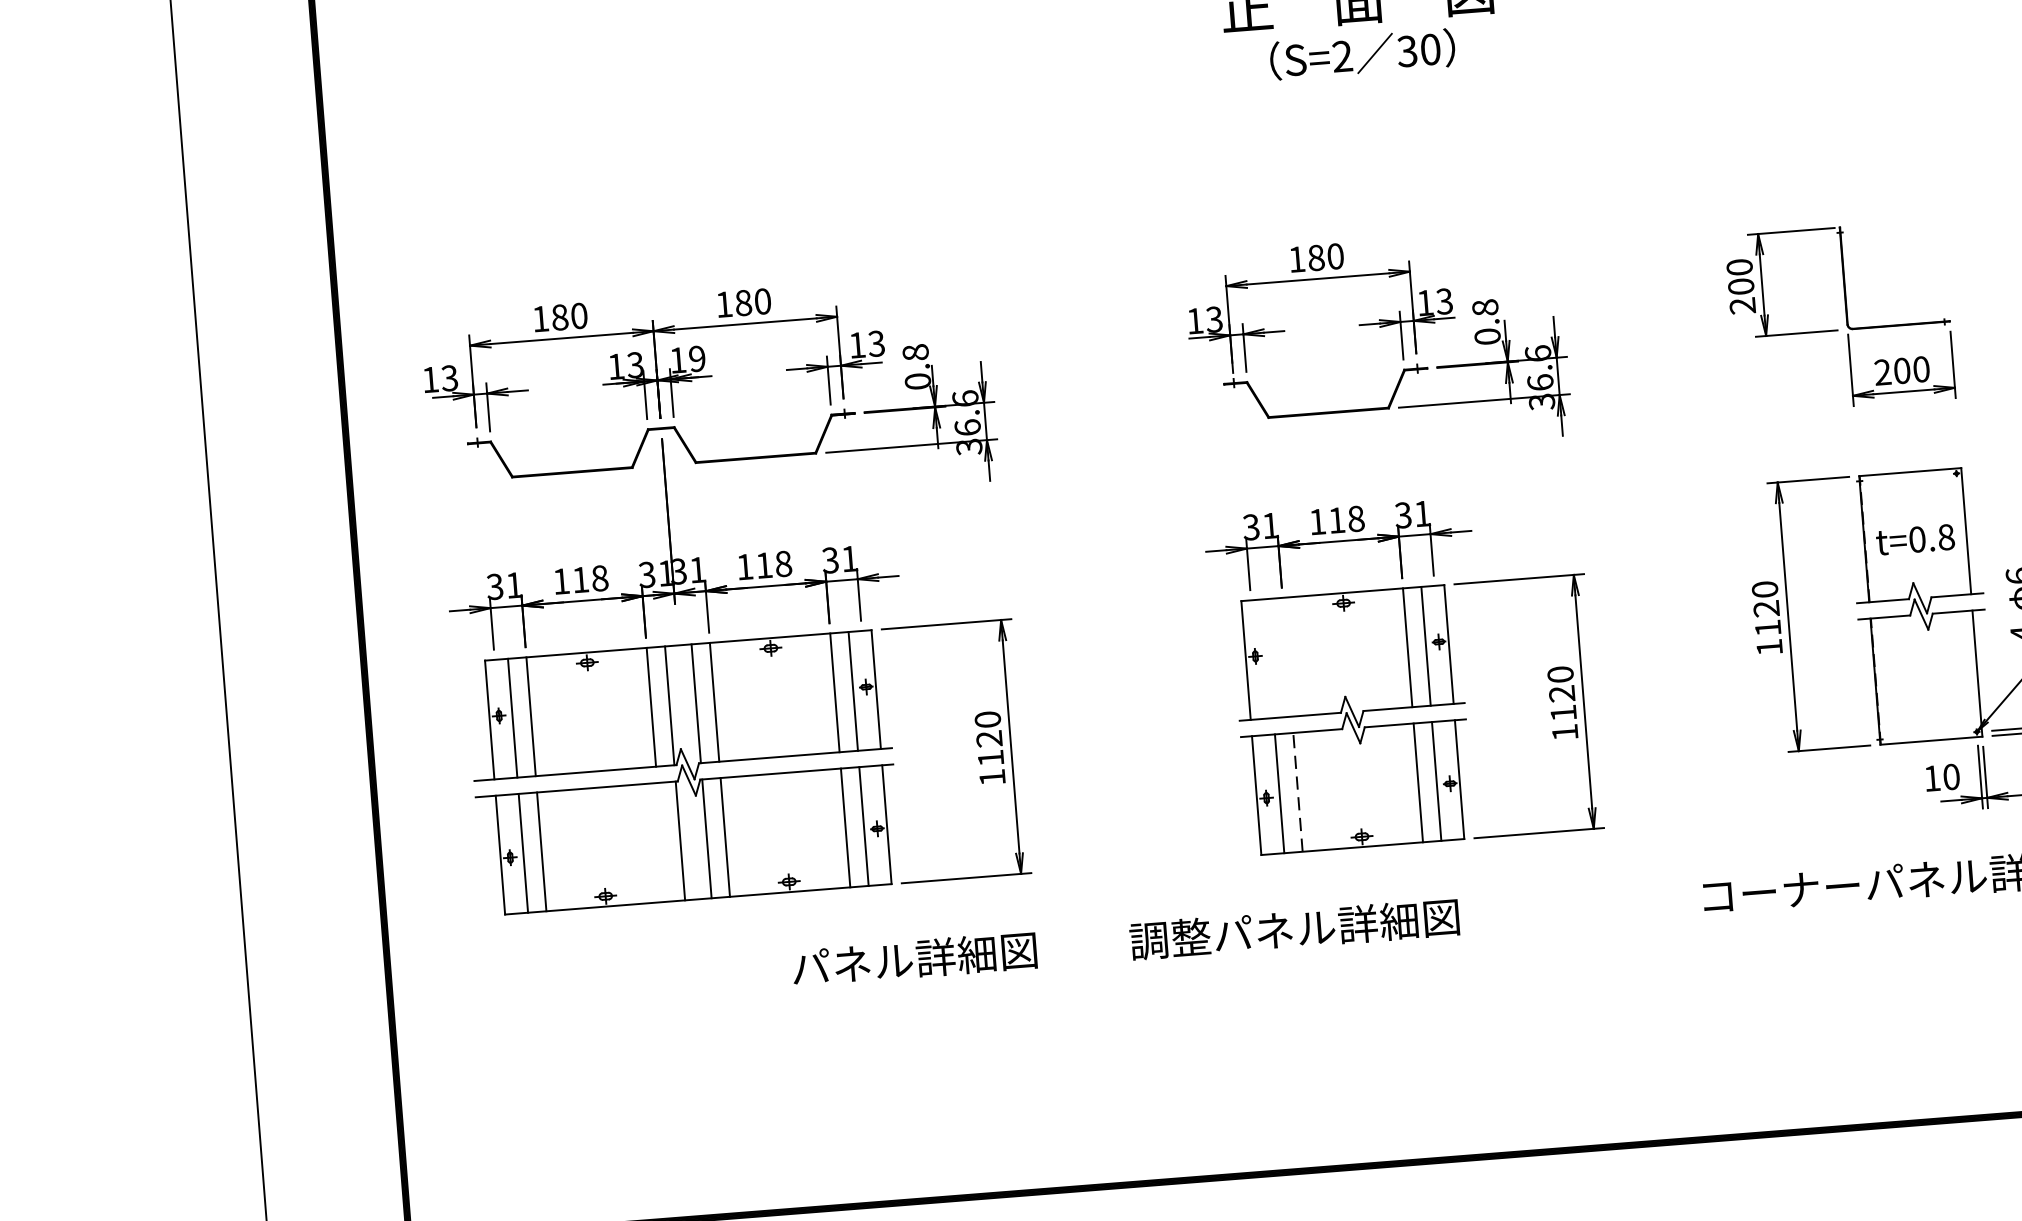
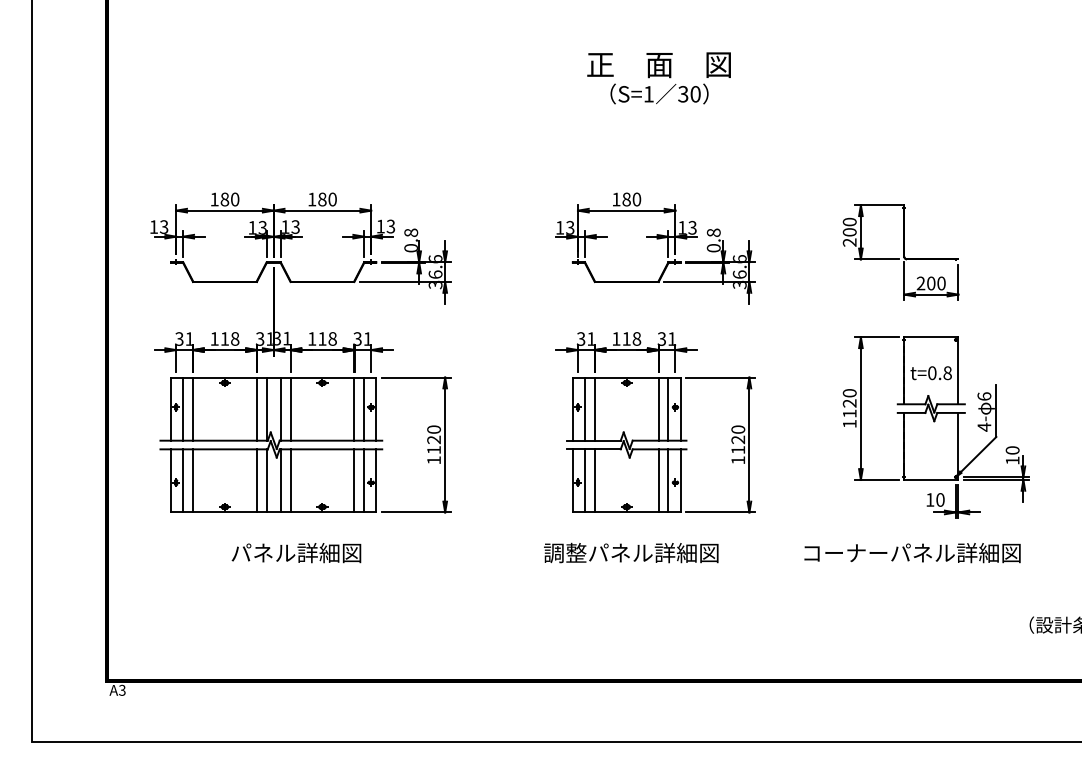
text: (1341, 56) -> (648, 94), S=2 -> S=1
text: (696, 357) -> (295, 226), 19 -> 13
line: (1286, 656) -> (594, 408), added
line: (1269, 657) -> (585, 408), added
line: (1297, 791) -> (594, 480), dashed -> solid
line: (661, 841) -> (256, 480), added
text: (1294, 928) -> (631, 552), moved
text: (914, 960) -> (296, 553), moved

